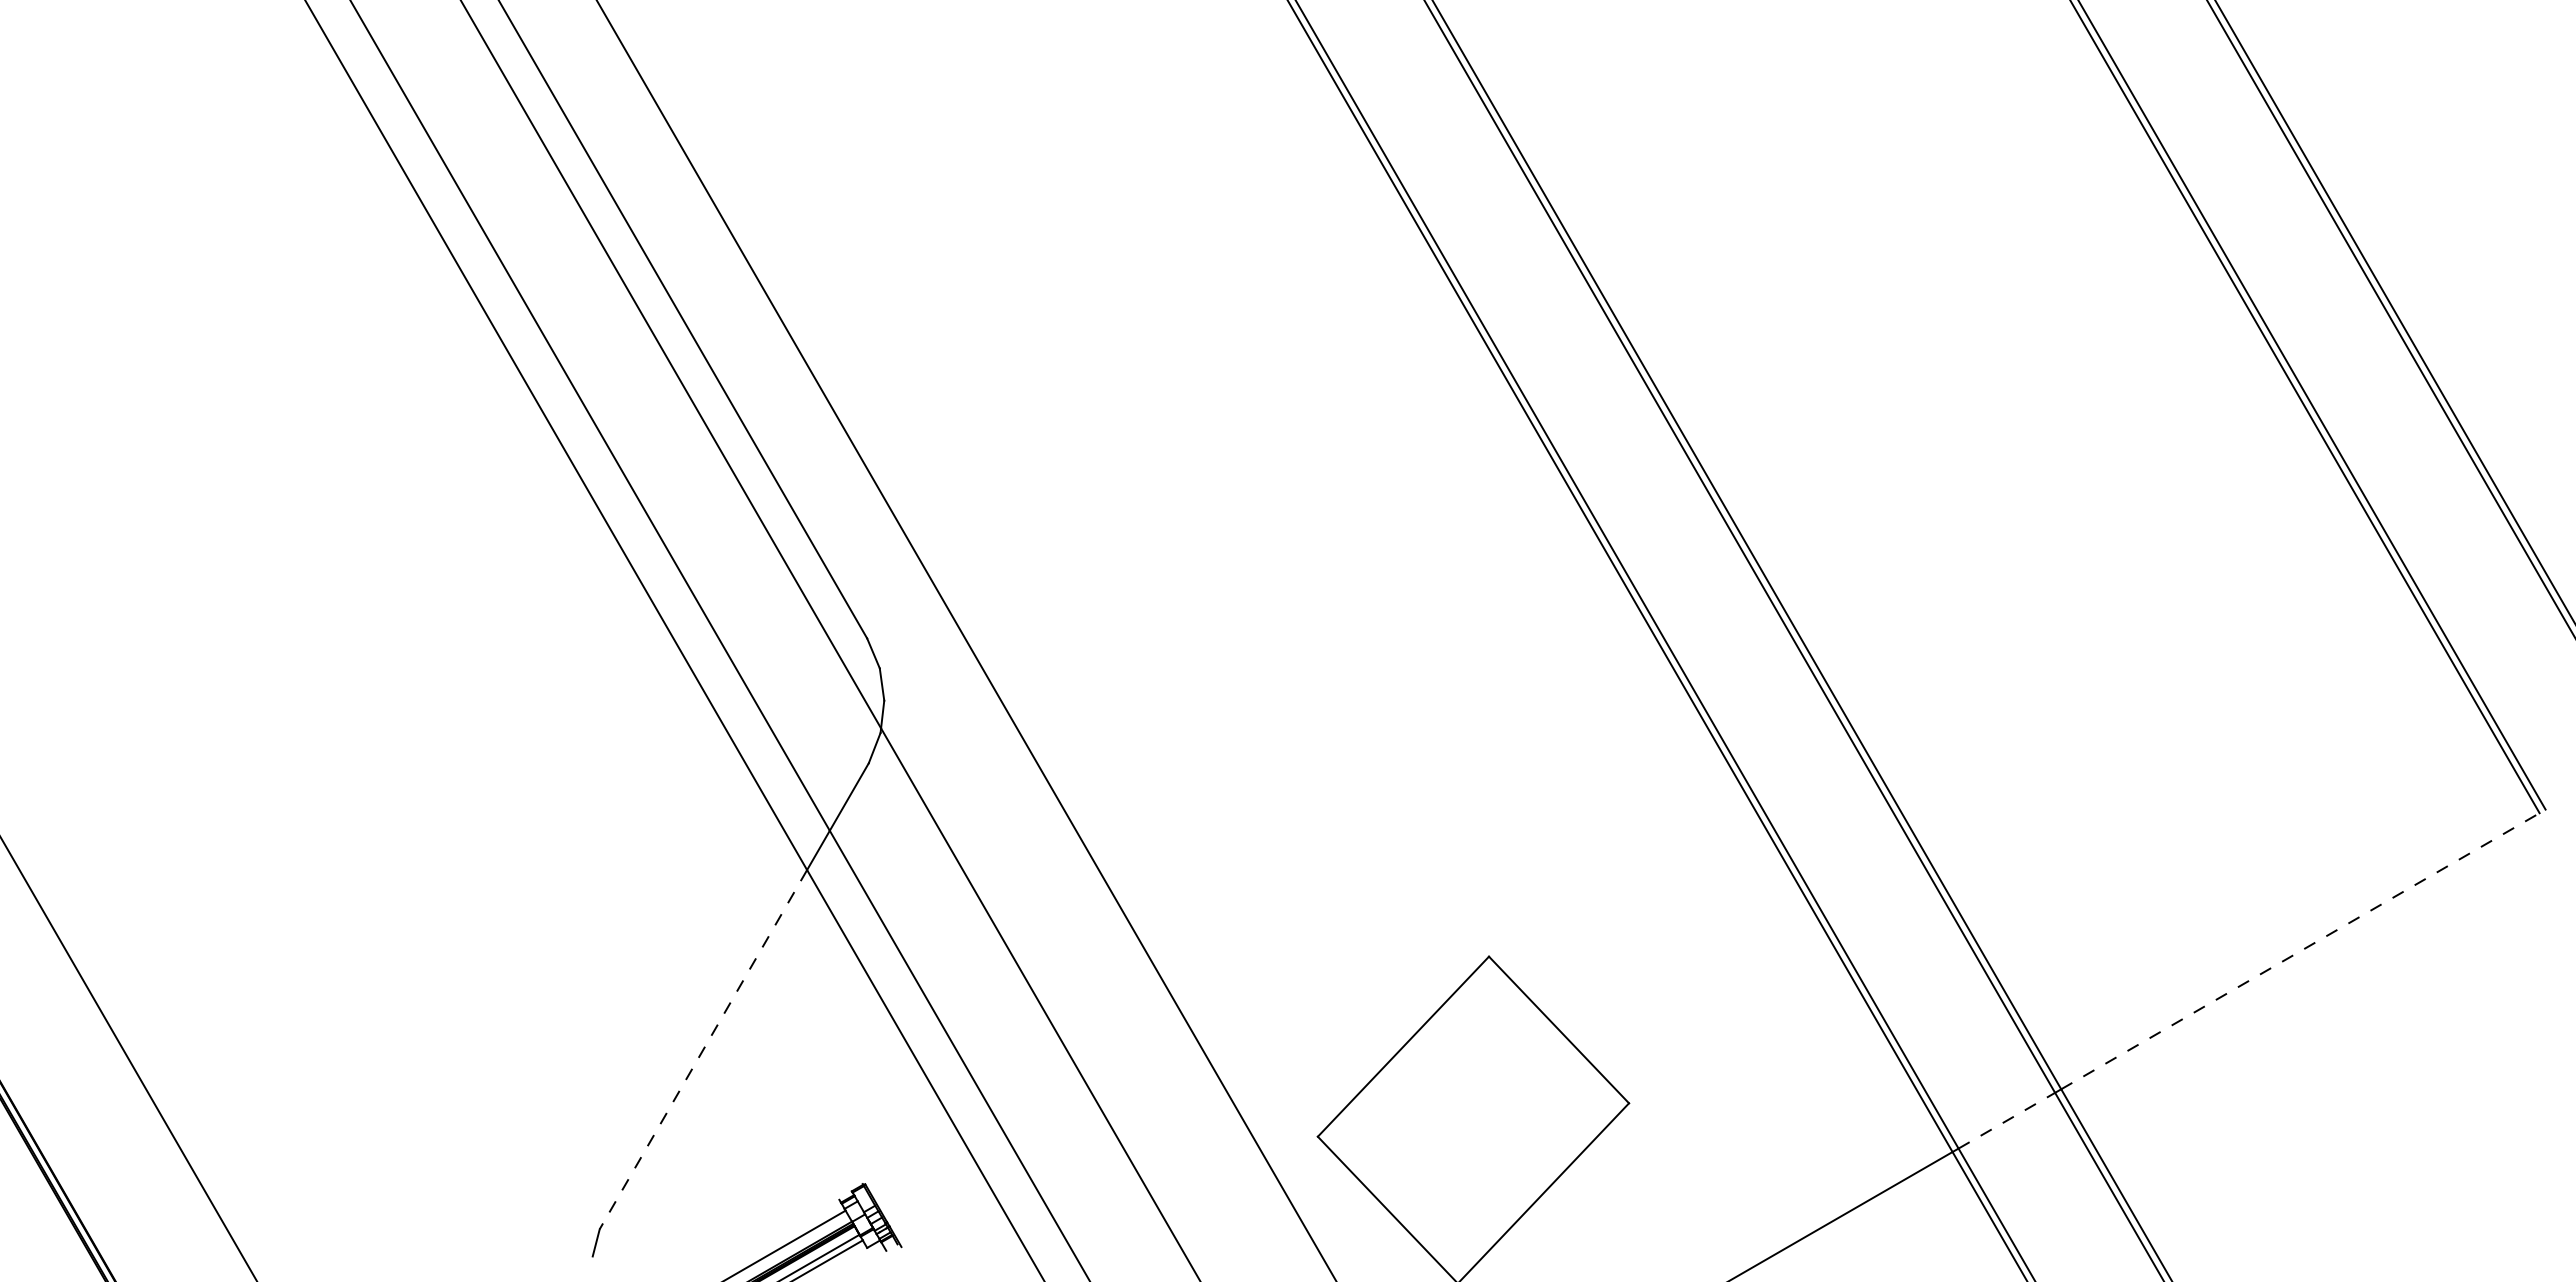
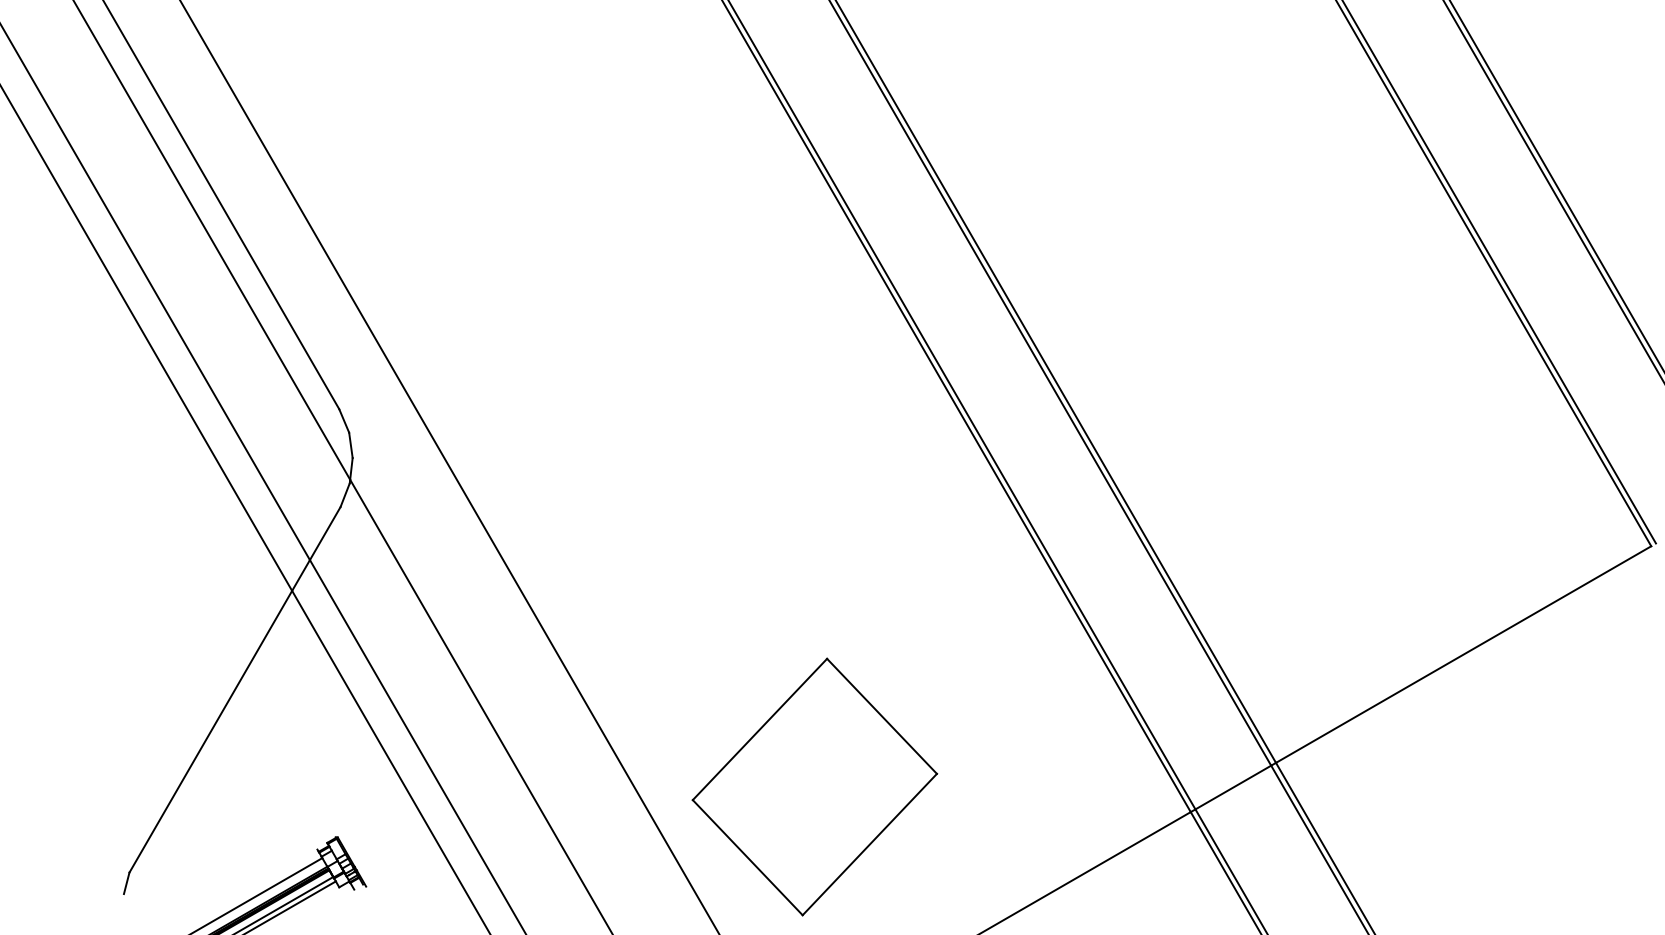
line: (2300, 950) -> (1463, 654), dashed -> solid
line: (703, 1050) -> (210, 732), dashed -> solid
line: (2006, 1120) -> (1233, 787), dashed -> solid

